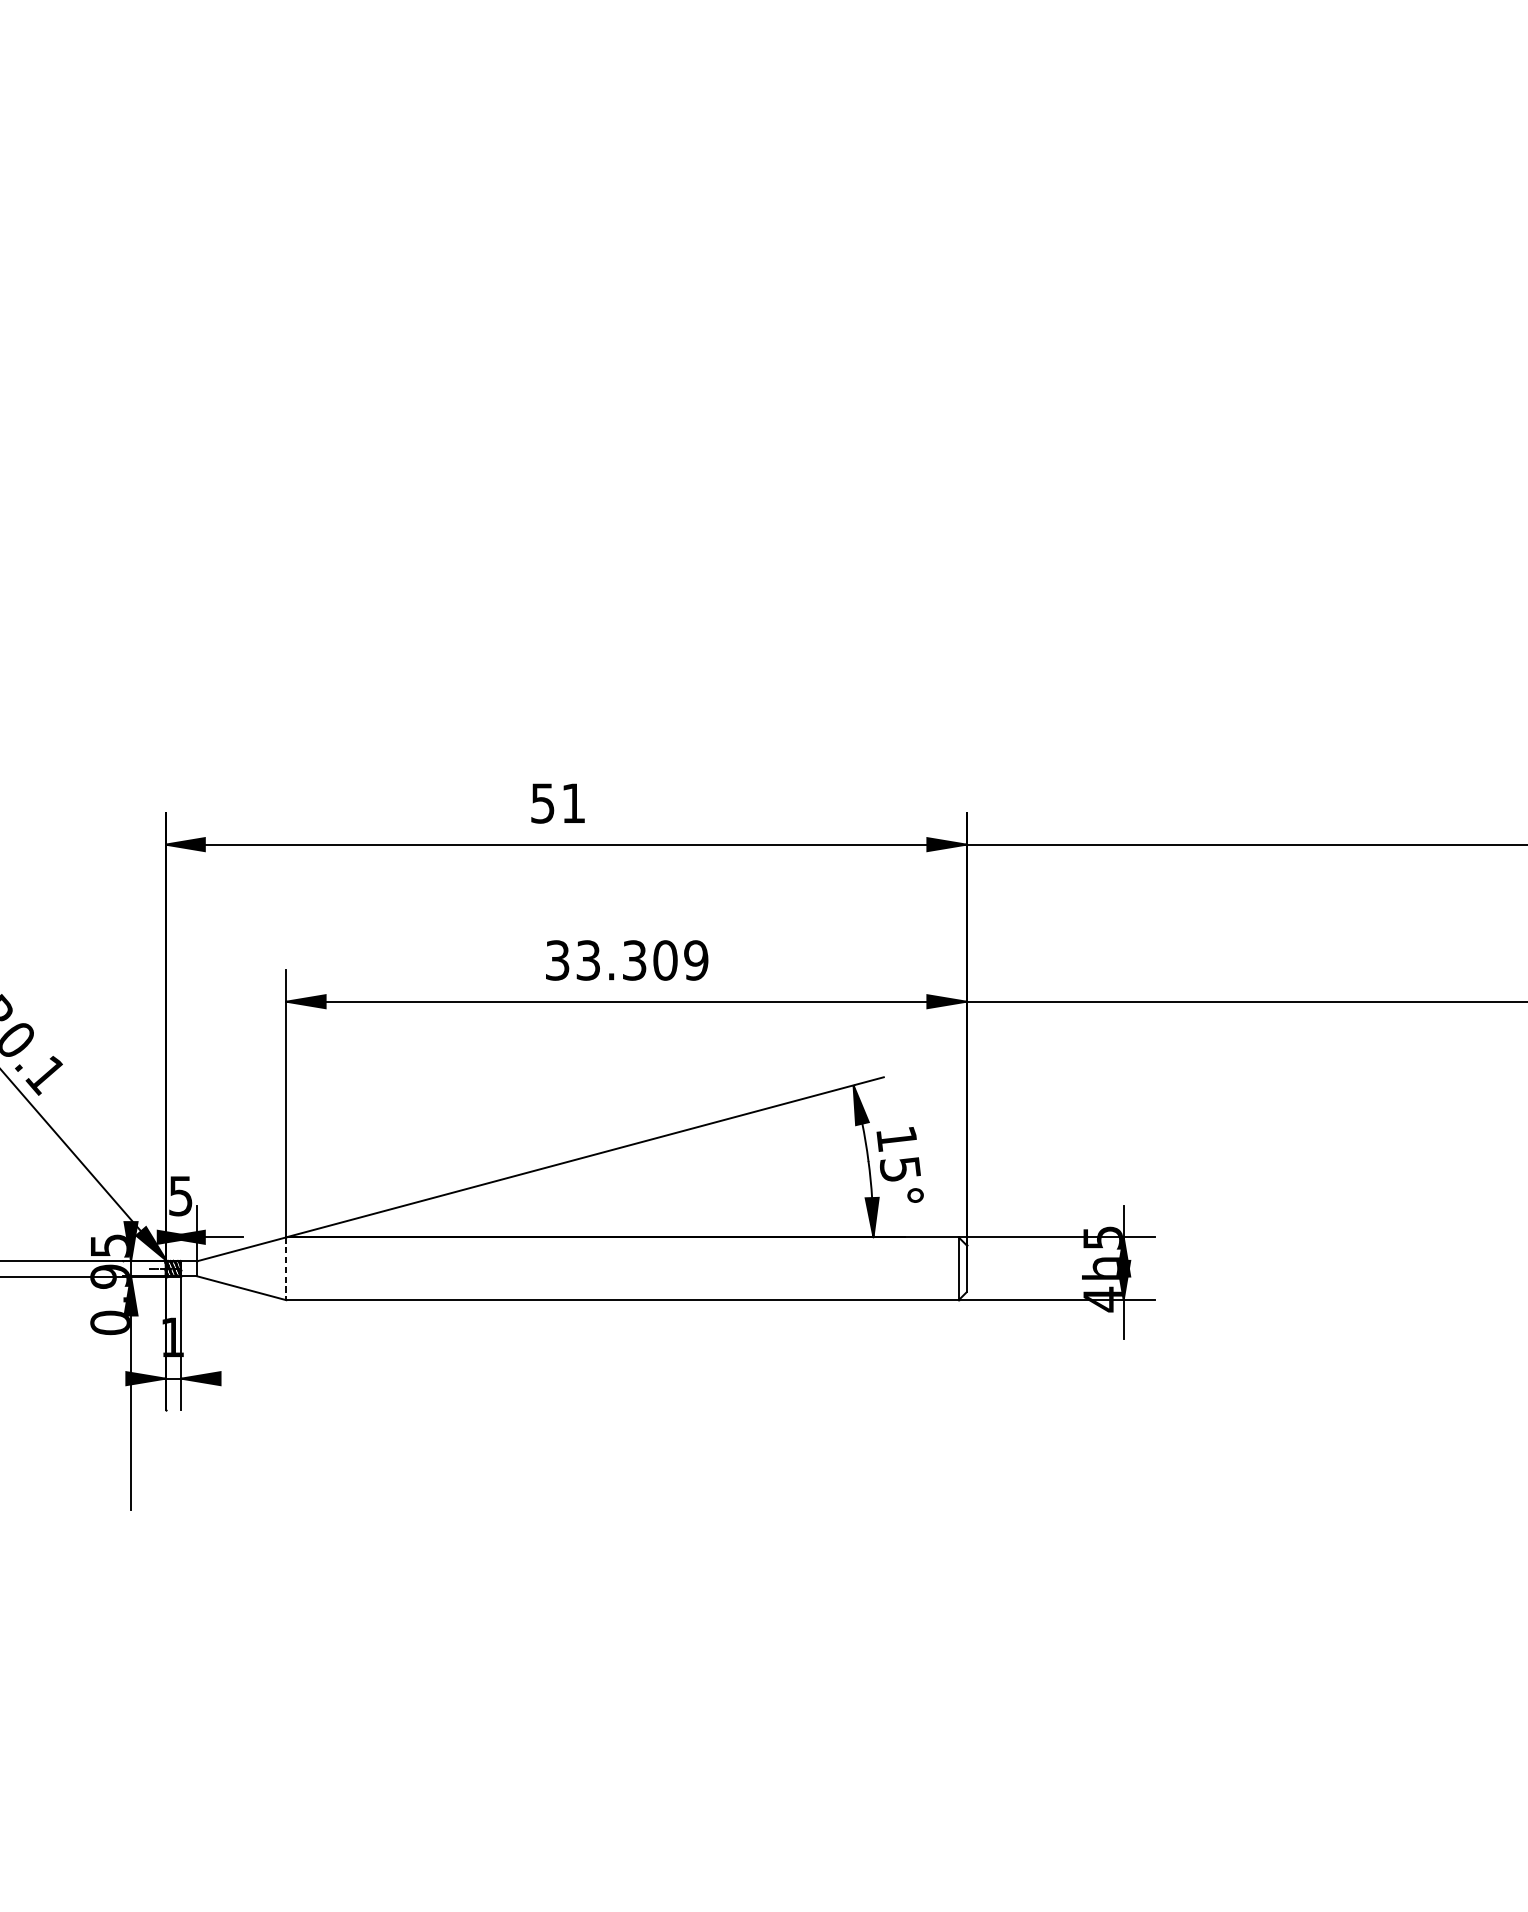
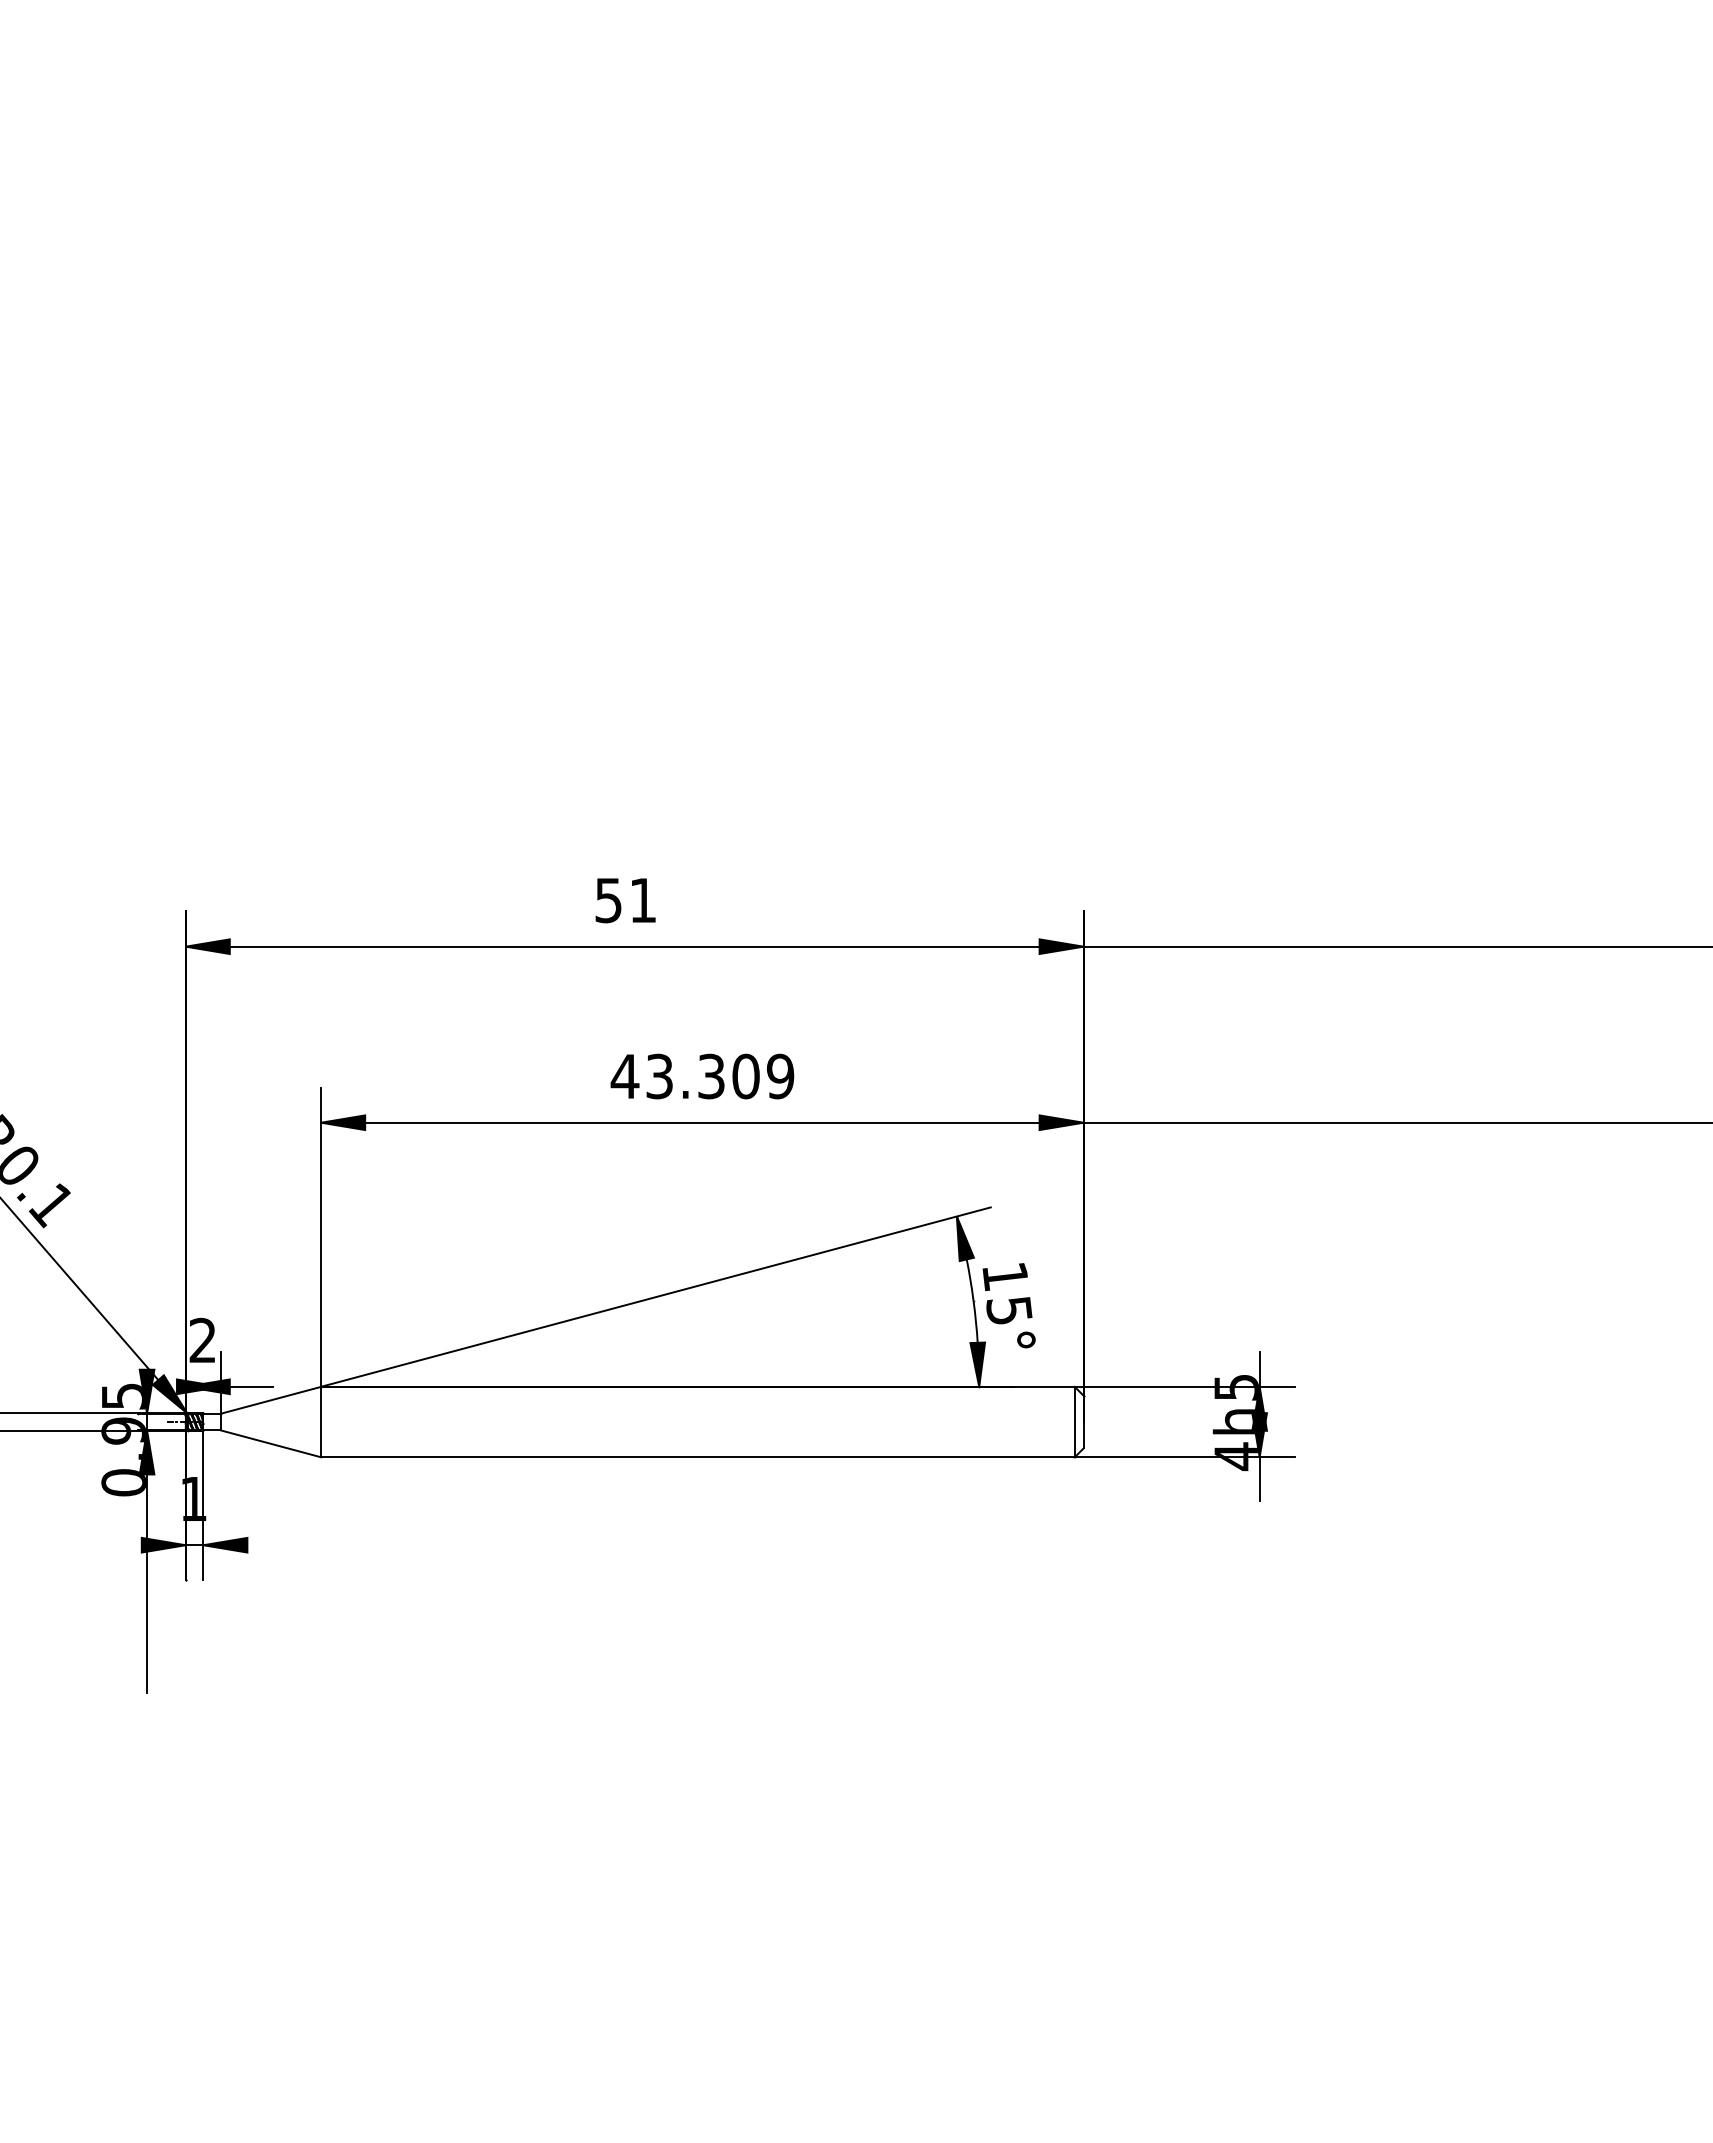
text: (557, 960) -> (624, 1076), 33.309 -> 43.309
text: (180, 1196) -> (202, 1340), 5 -> 2
line: (286, 1269) -> (321, 1422), dashed -> solid

